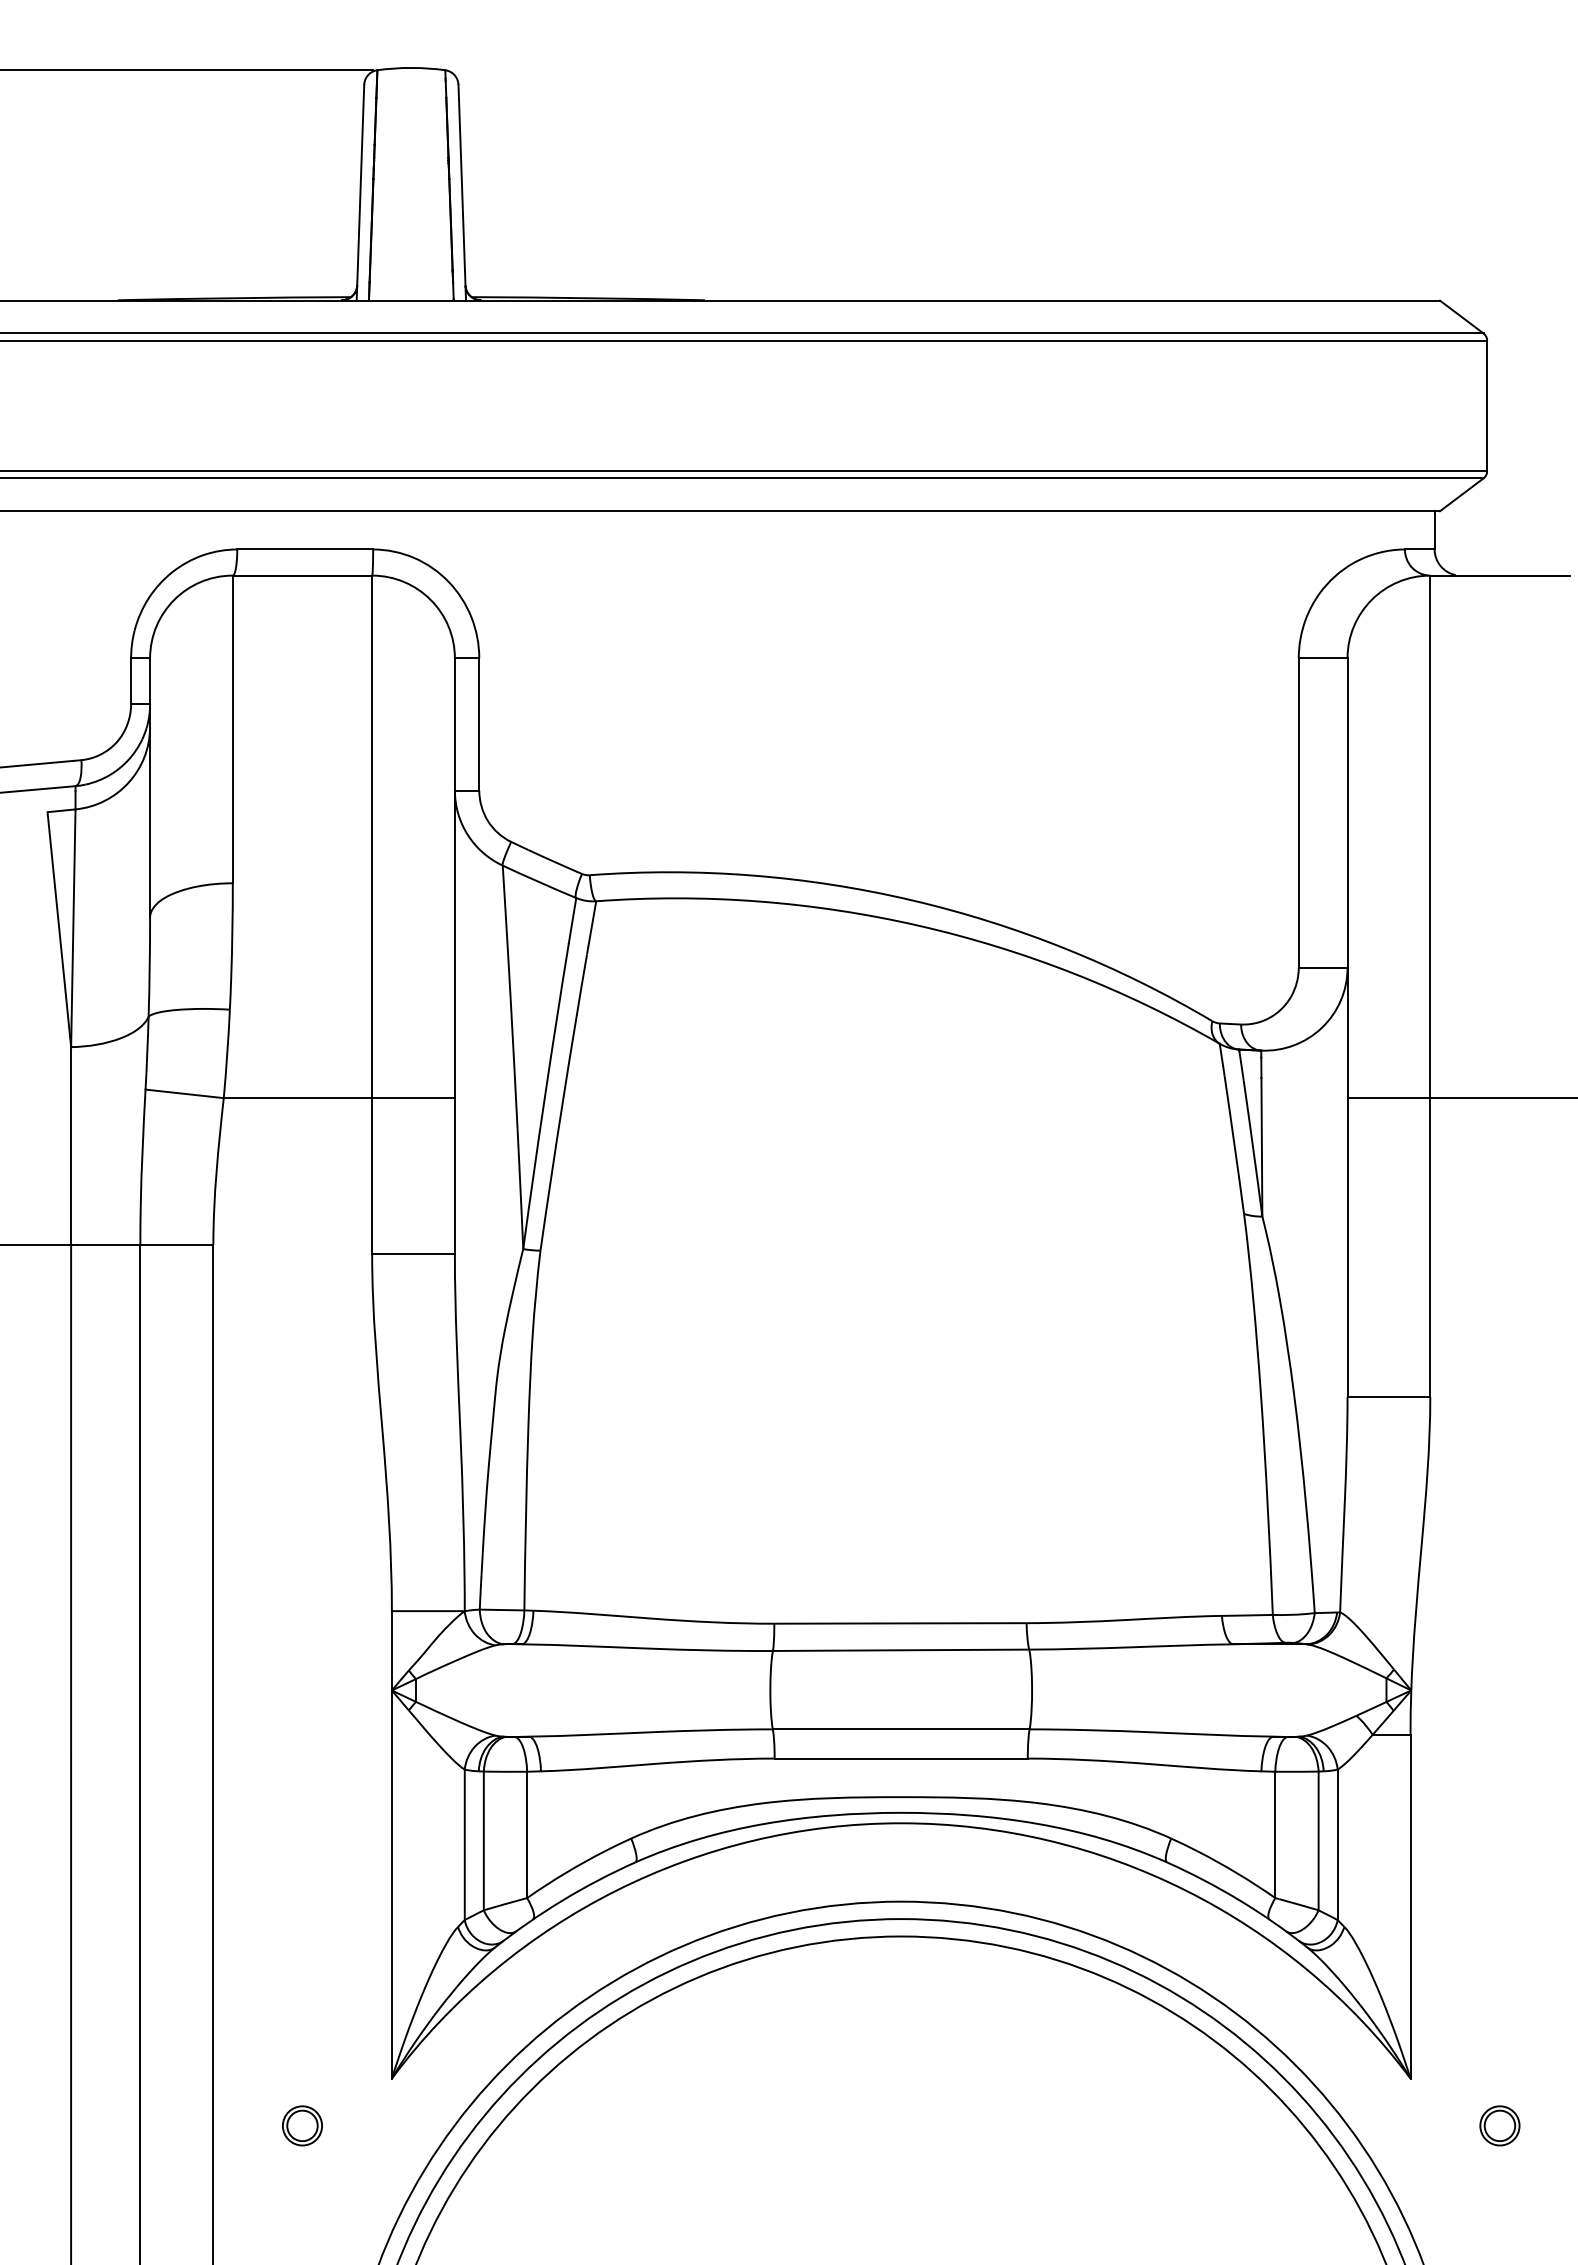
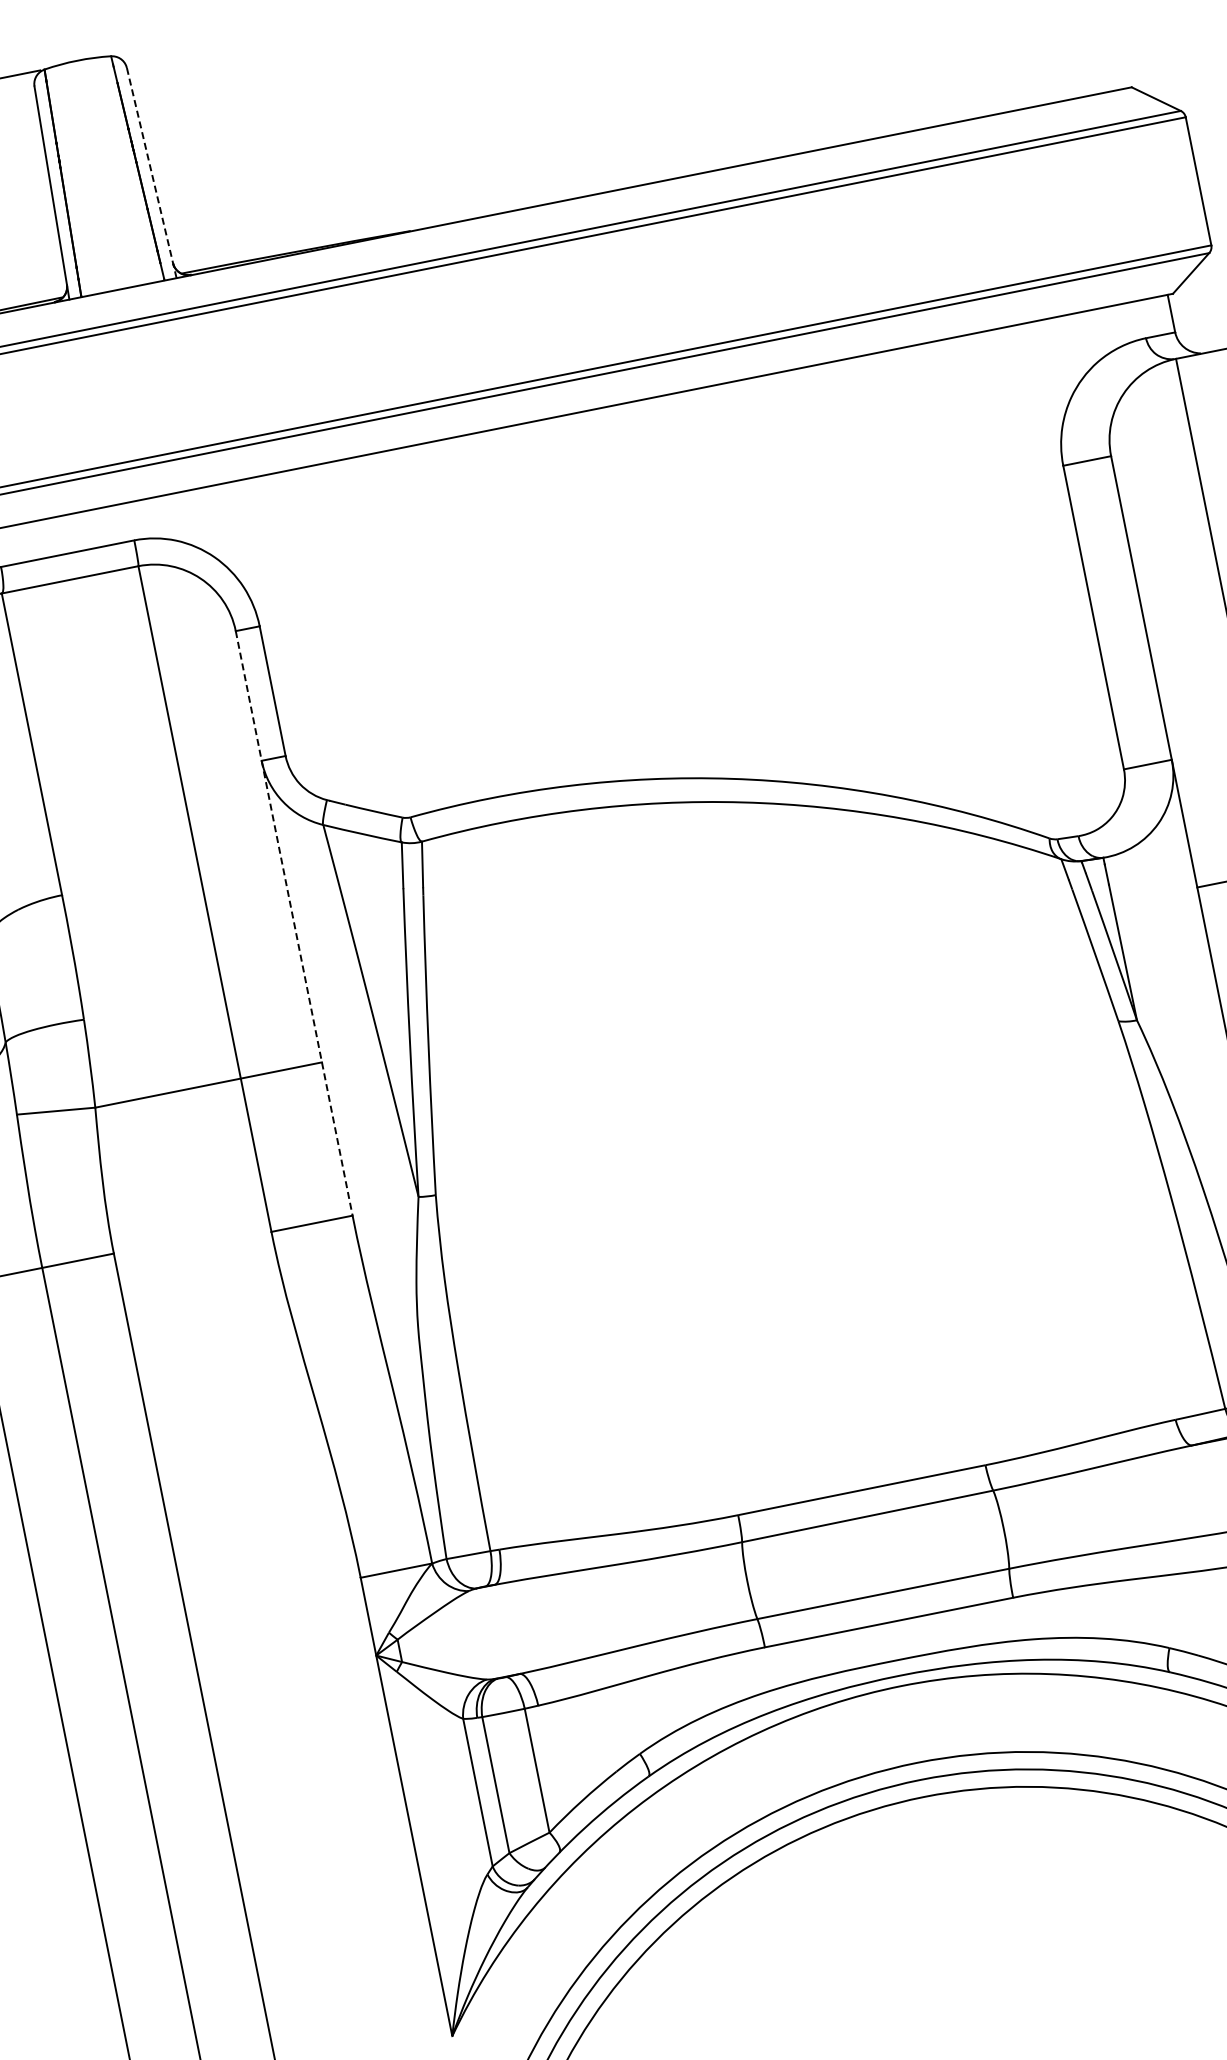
line: (462, 192) -> (151, 172), solid -> dashed
line: (454, 956) -> (293, 923), solid -> dashed

